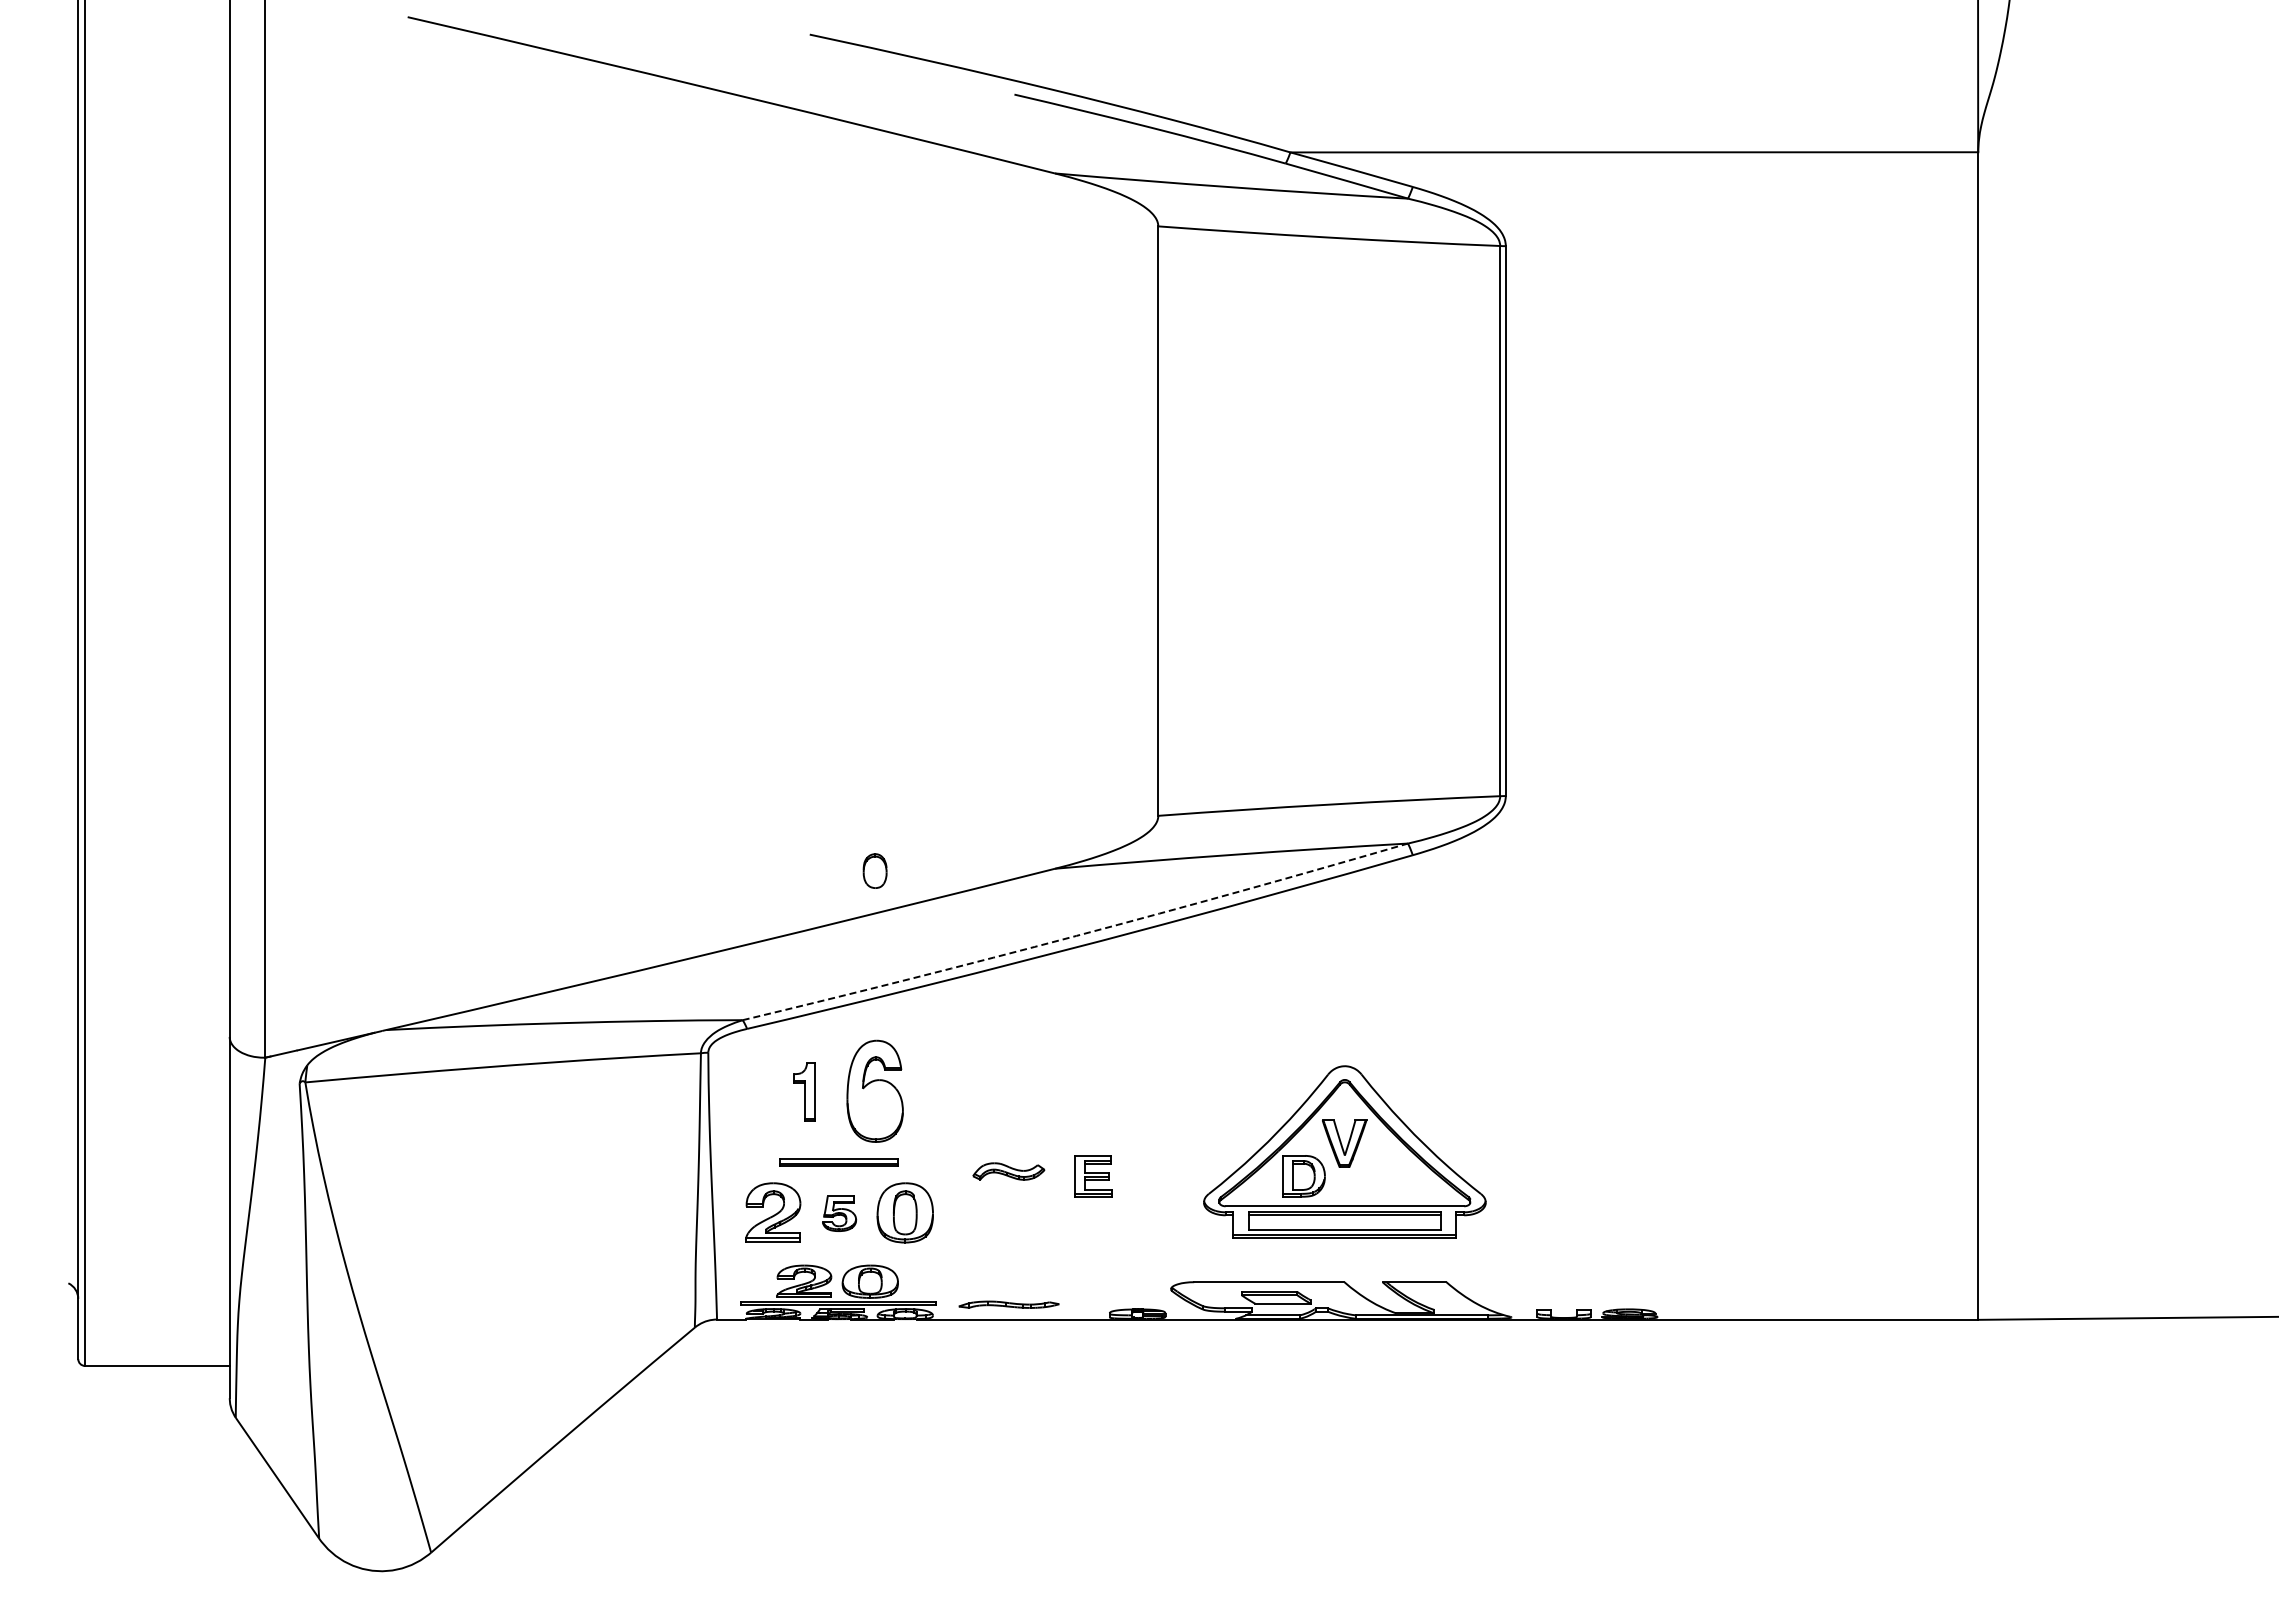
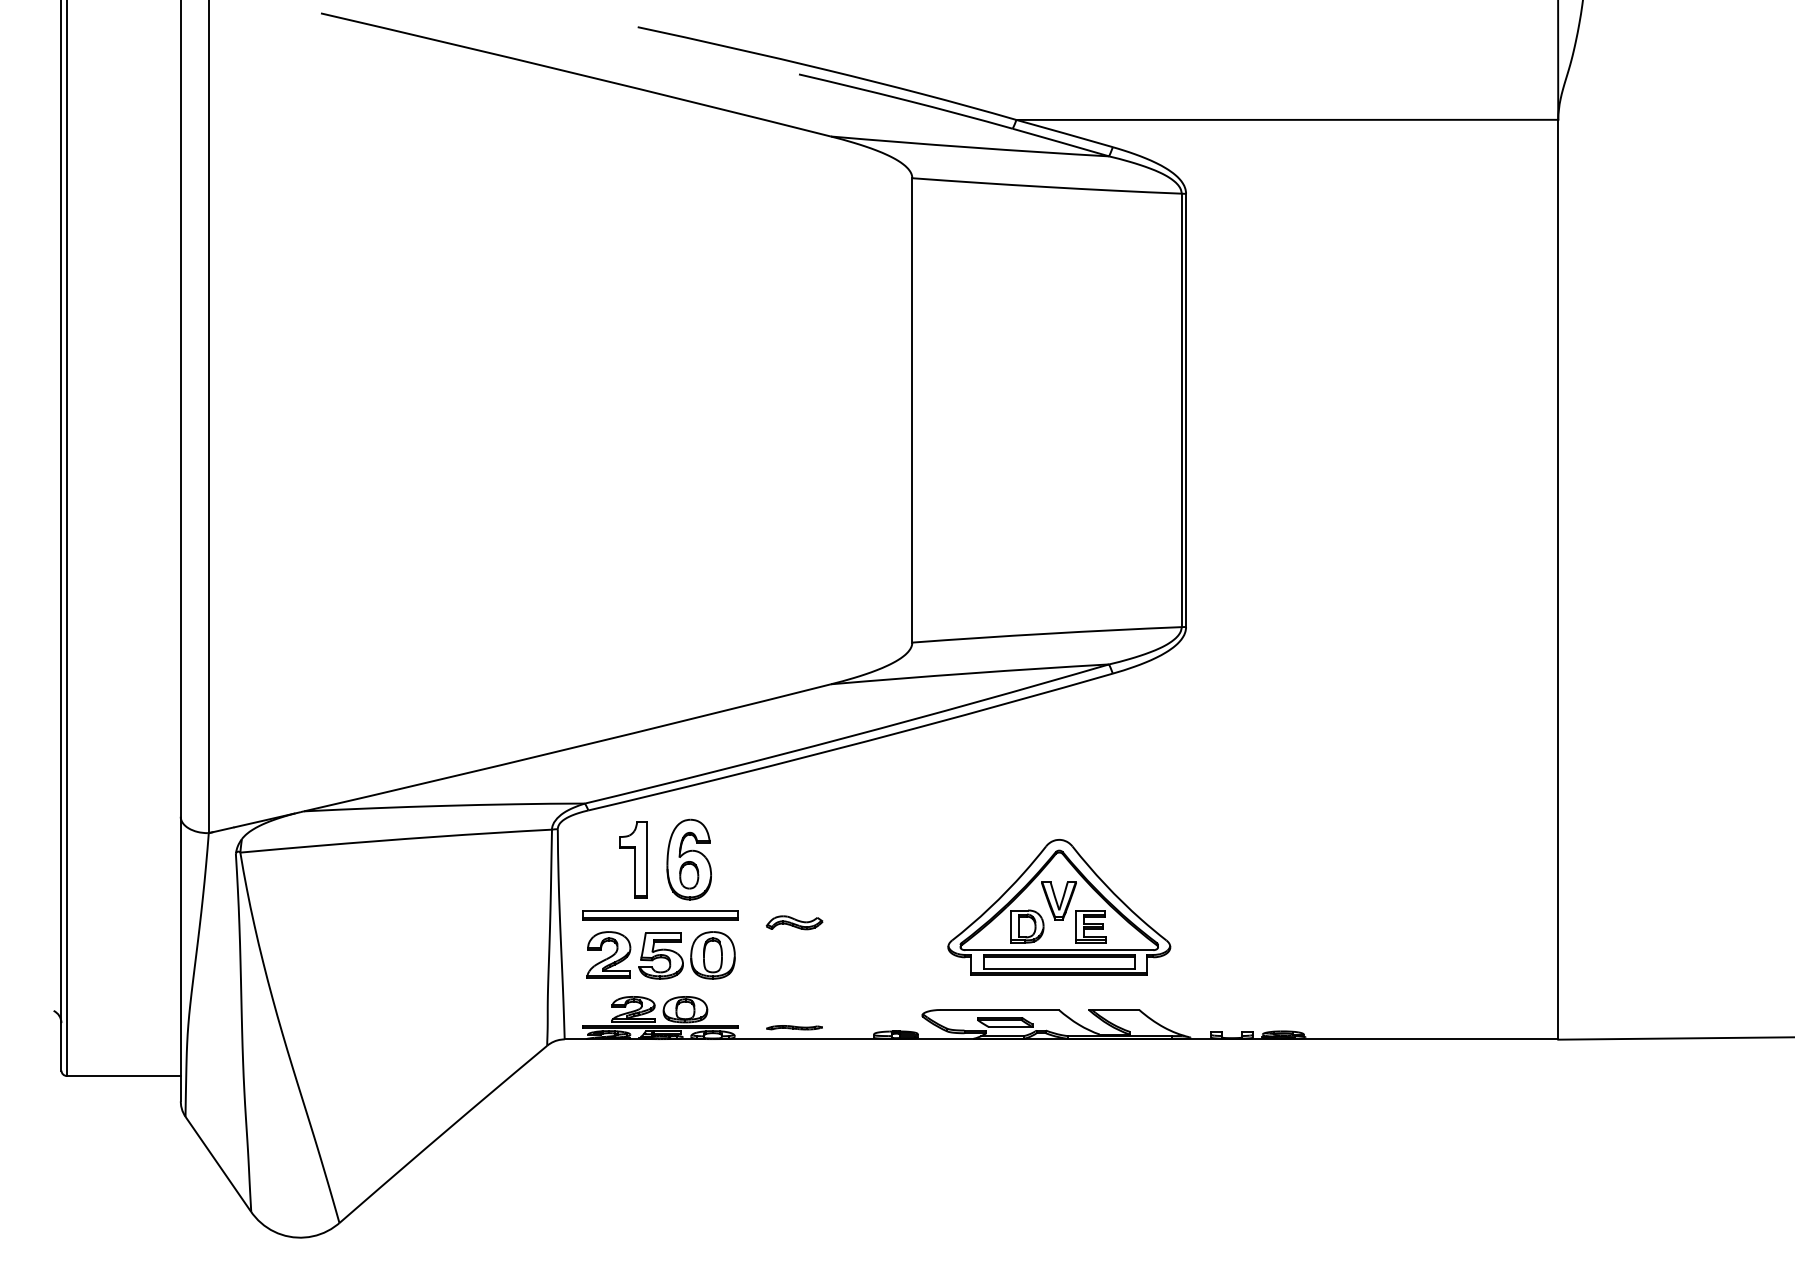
part: (874, 870) -> (688, 874), moved
arc: (1076, 935) -> (847, 736), dashed -> solid
part: (804, 1091) -> (633, 859), size x1.67
part: (838, 1161) -> (660, 914), size x1.67
part: (1093, 1176) -> (1091, 926), moved
part: (839, 1213) -> (661, 955), size x1.67
part: (1008, 1304) -> (794, 1027), size x0.71

